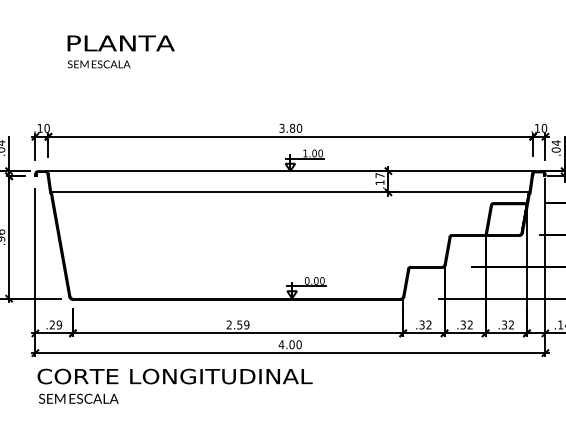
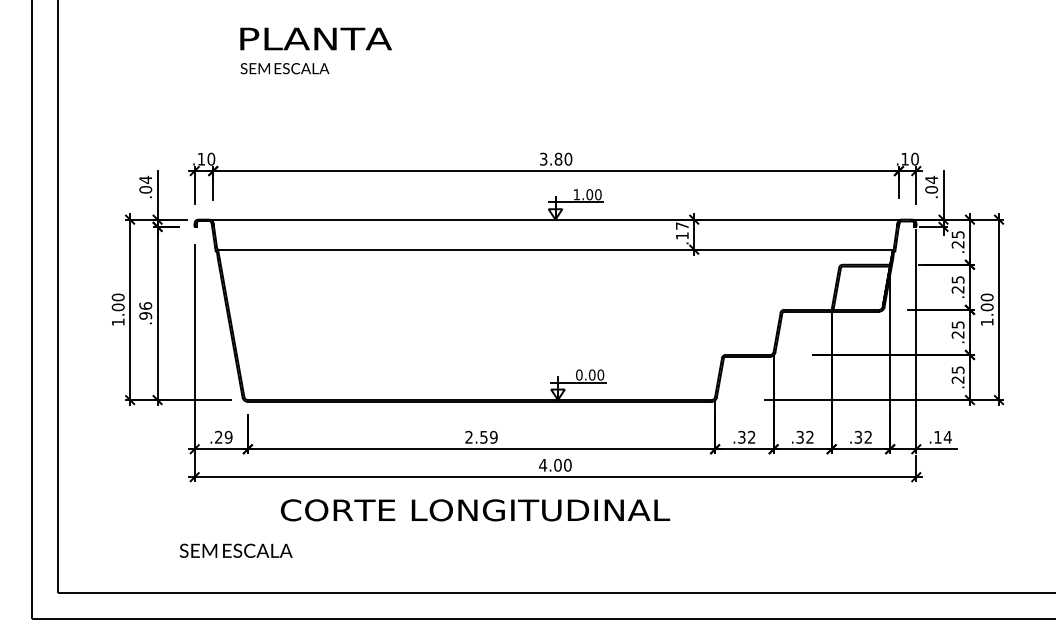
text: (174, 376) -> (474, 510), moved
text: (78, 398) -> (235, 550), moved

